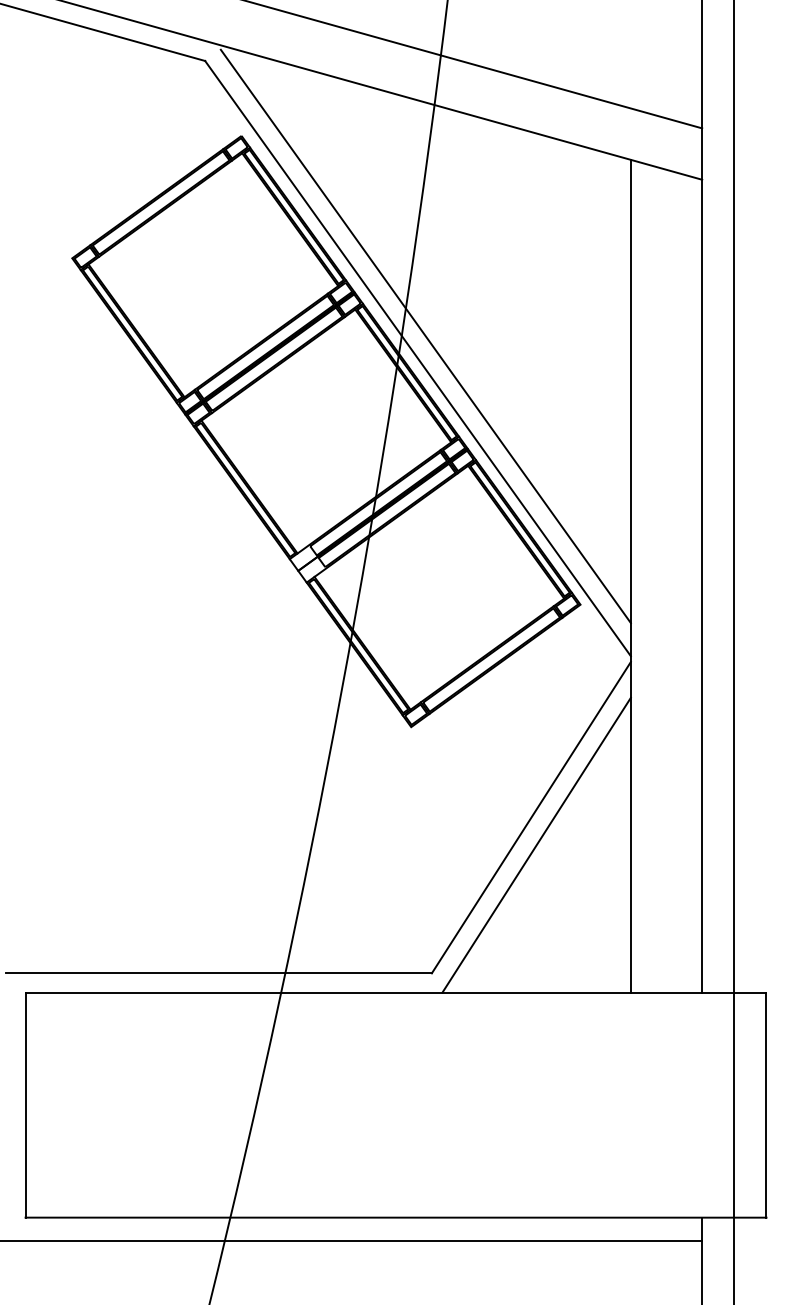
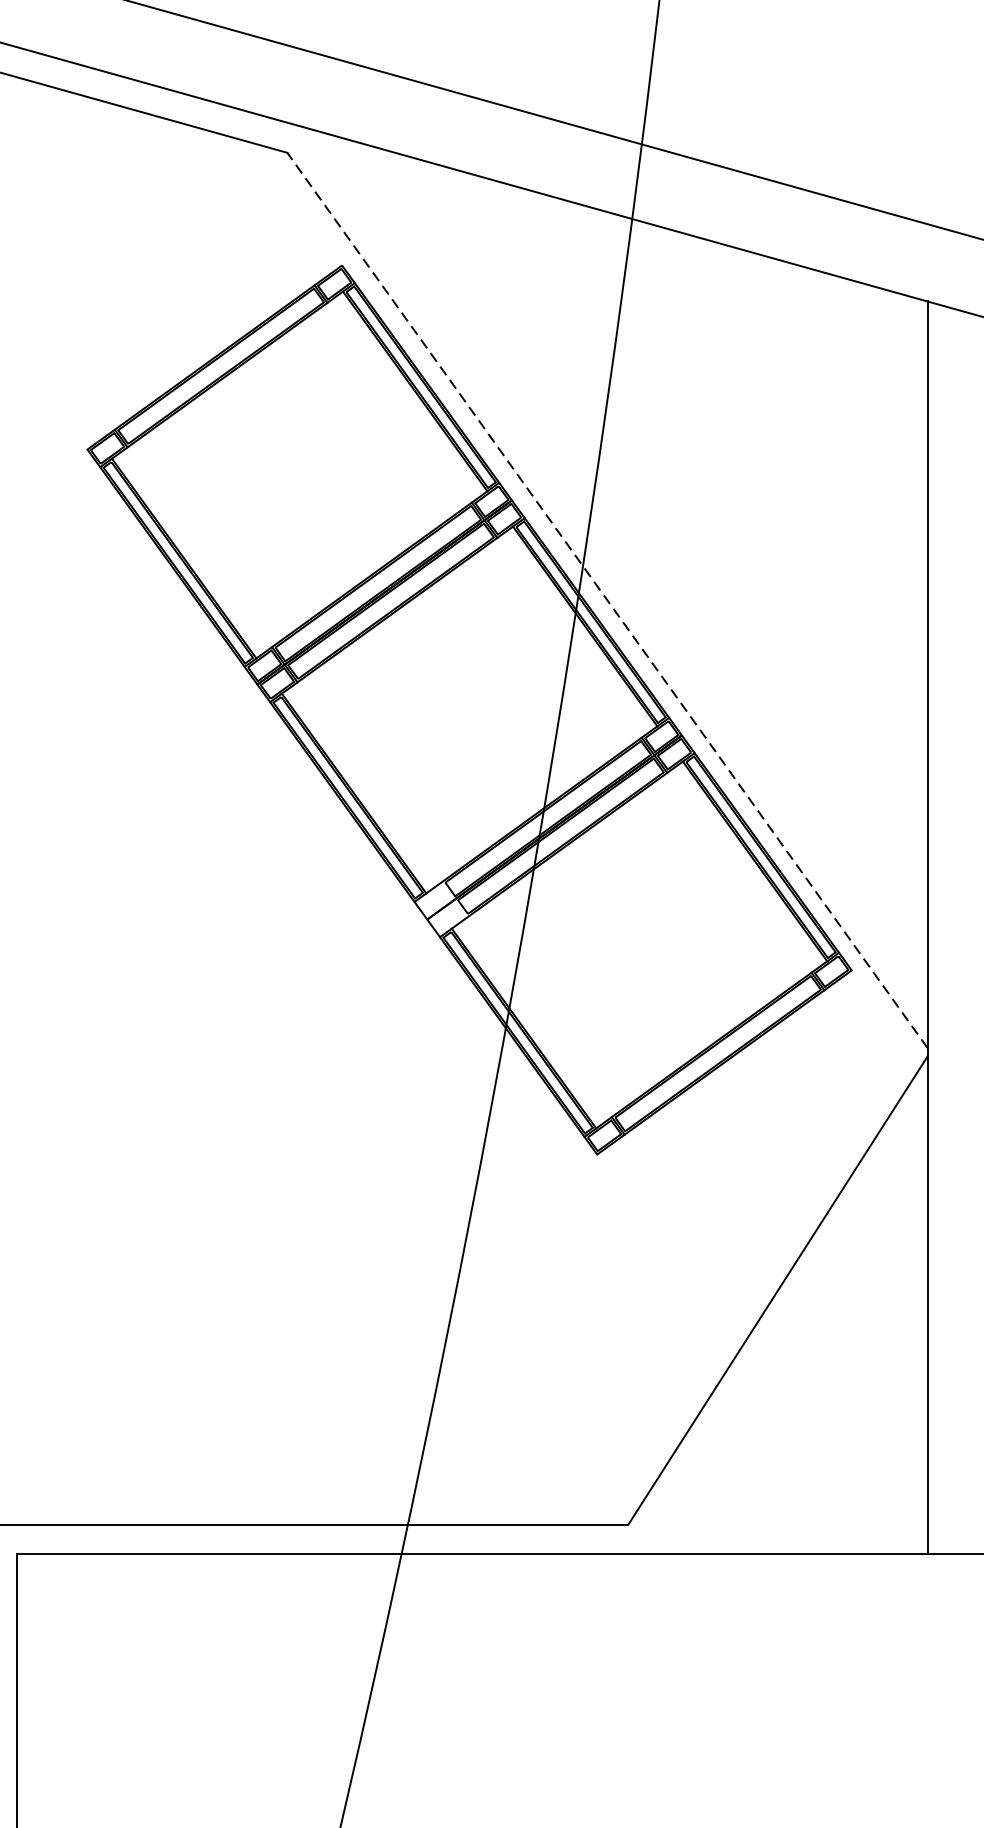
line: (425, 336) -> (618, 567), removed
line: (418, 358) -> (608, 600), solid -> dashed
line: (536, 844) -> (785, 1331), removed

